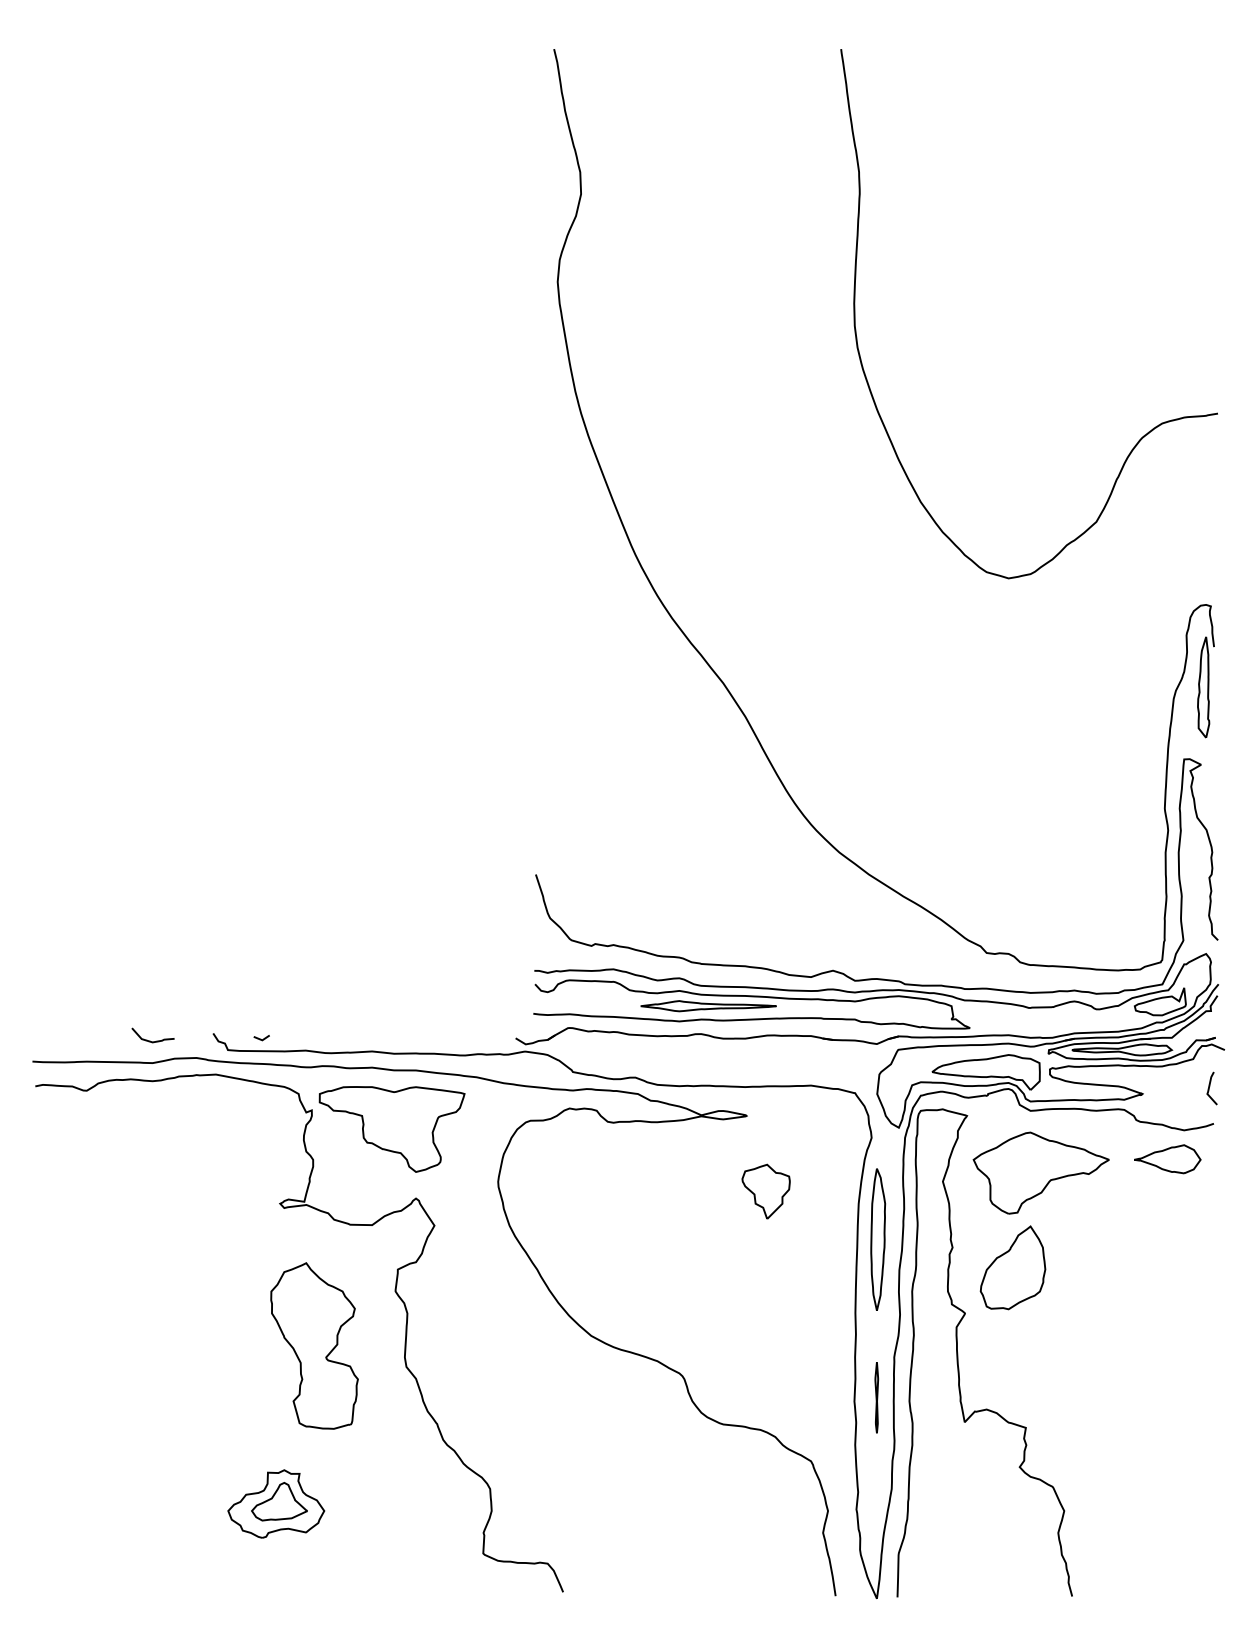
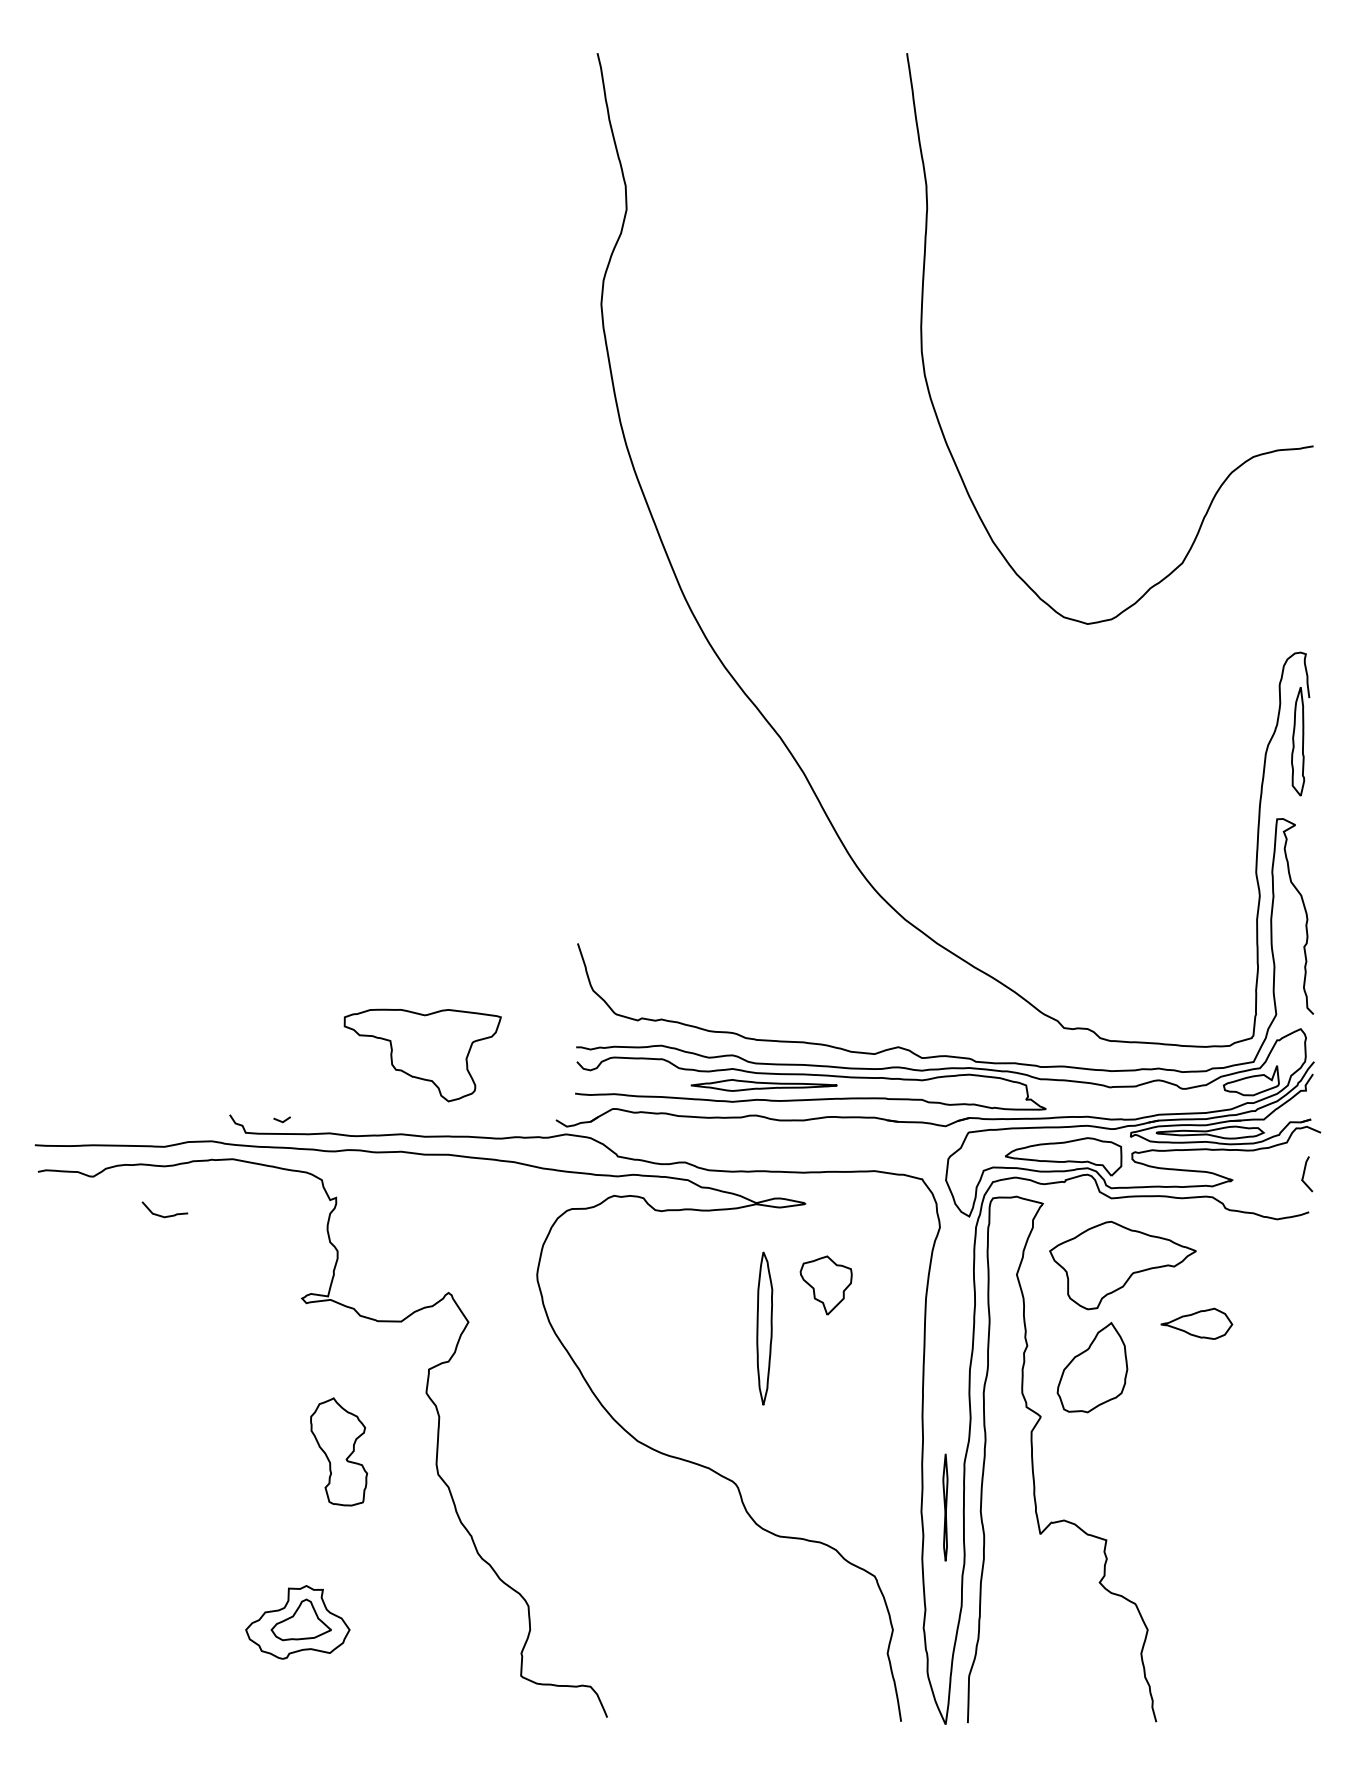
curve: (150, 1040) -> (162, 1215), moved
part: (391, 1129) -> (422, 1055), moved
part: (1167, 1159) -> (1196, 1324), moved
part: (878, 1239) -> (765, 1328), moved
part: (314, 1345) -> (339, 1451), size x0.6
part: (876, 1397) -> (945, 1507), size x1.4

